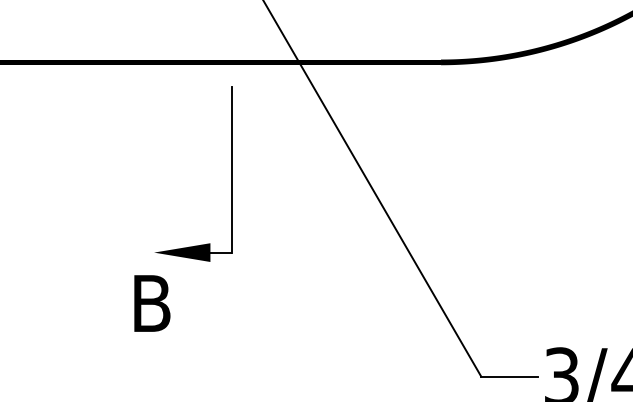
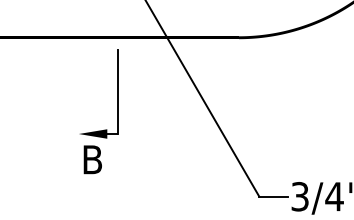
part: (230, 172) -> (117, 93), moved

